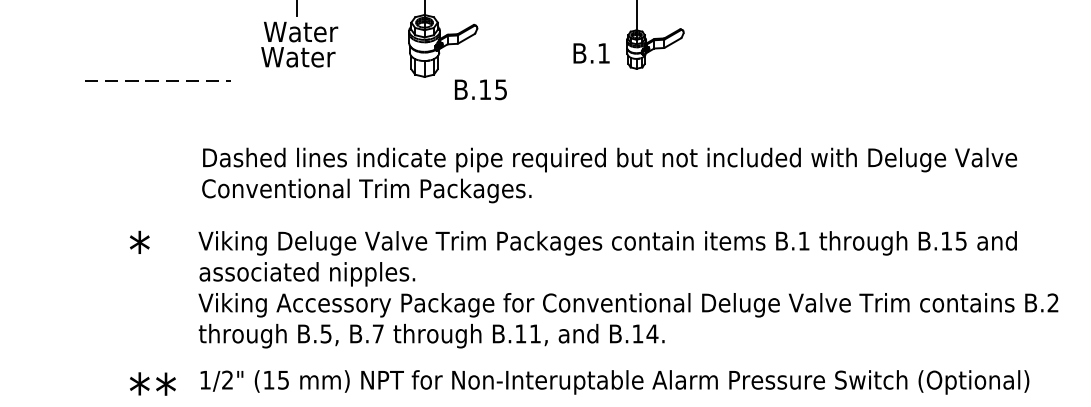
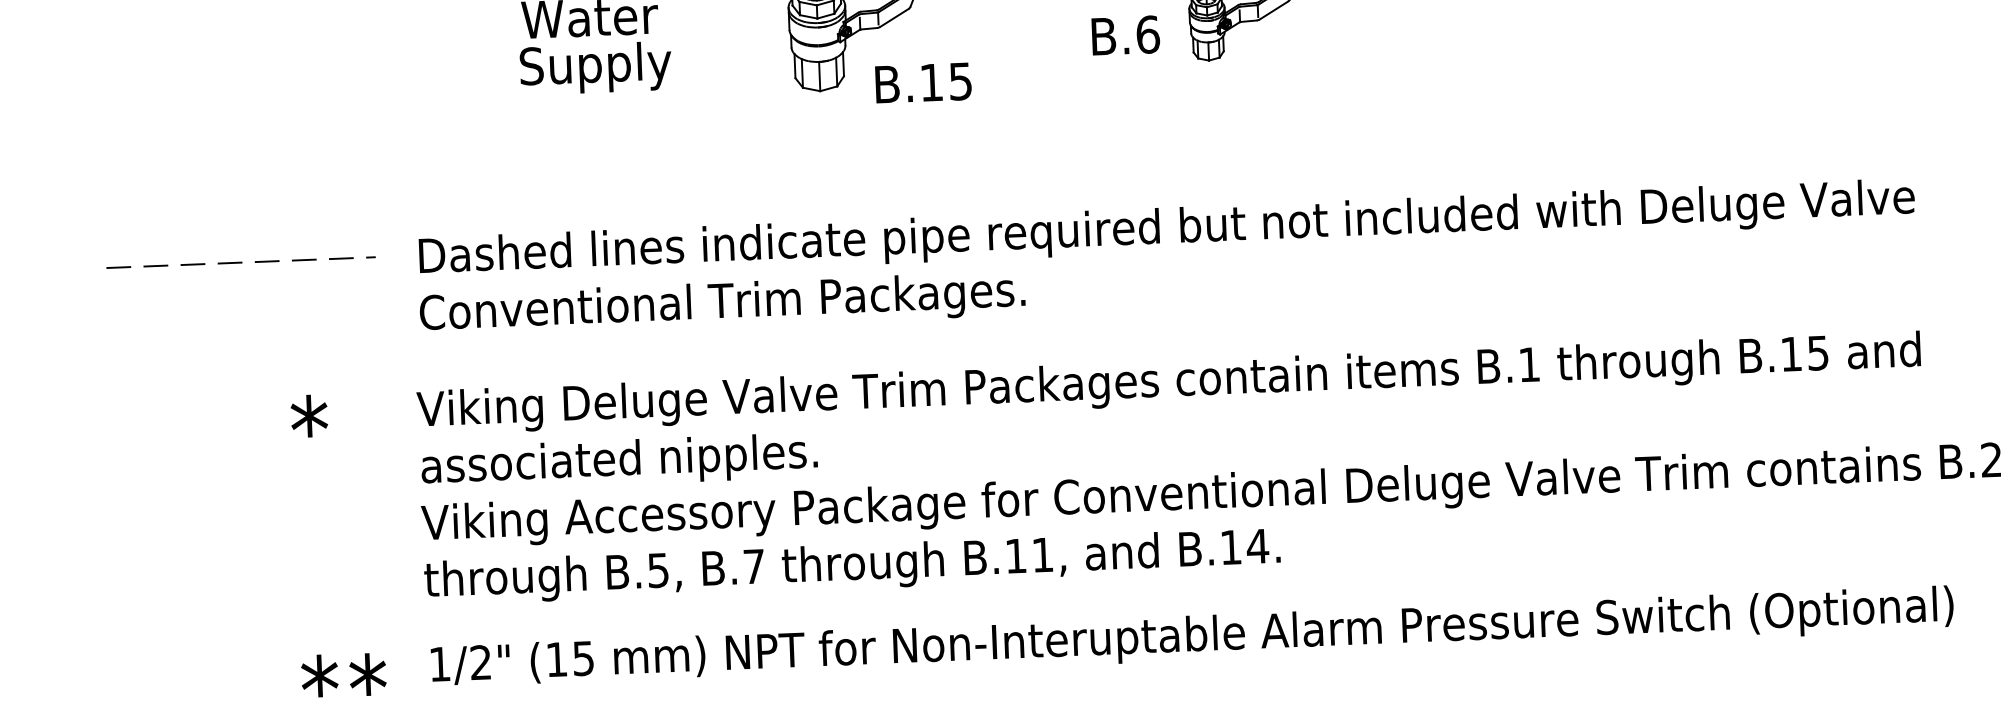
text: (603, 53) -> (1147, 34), B.1 -> B.6
text: (302, 59) -> (594, 68), Water -> Supply
line: (157, 80) -> (240, 262), moved
text: (480, 89) -> (922, 82), moved

